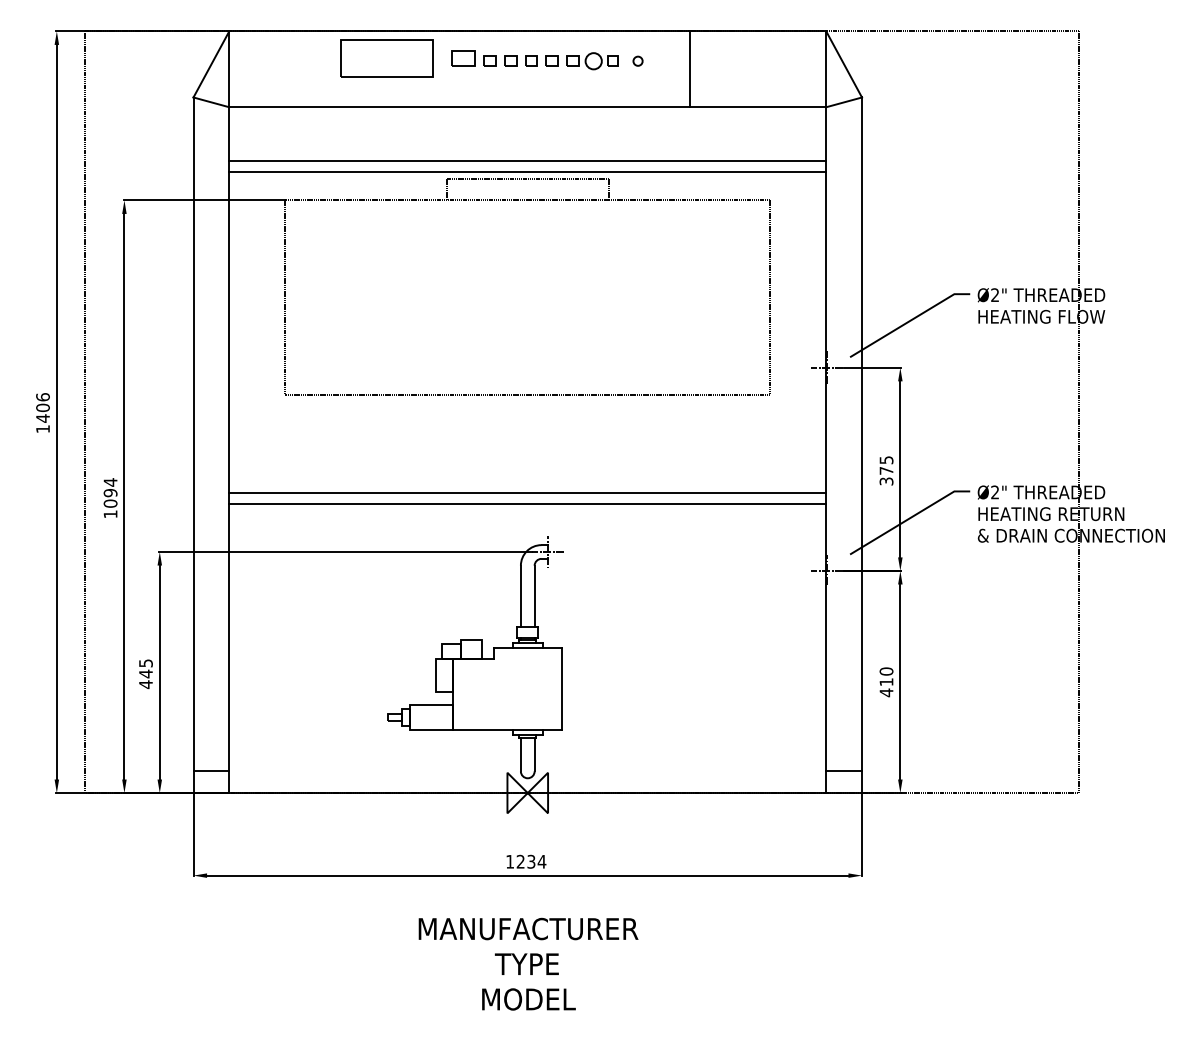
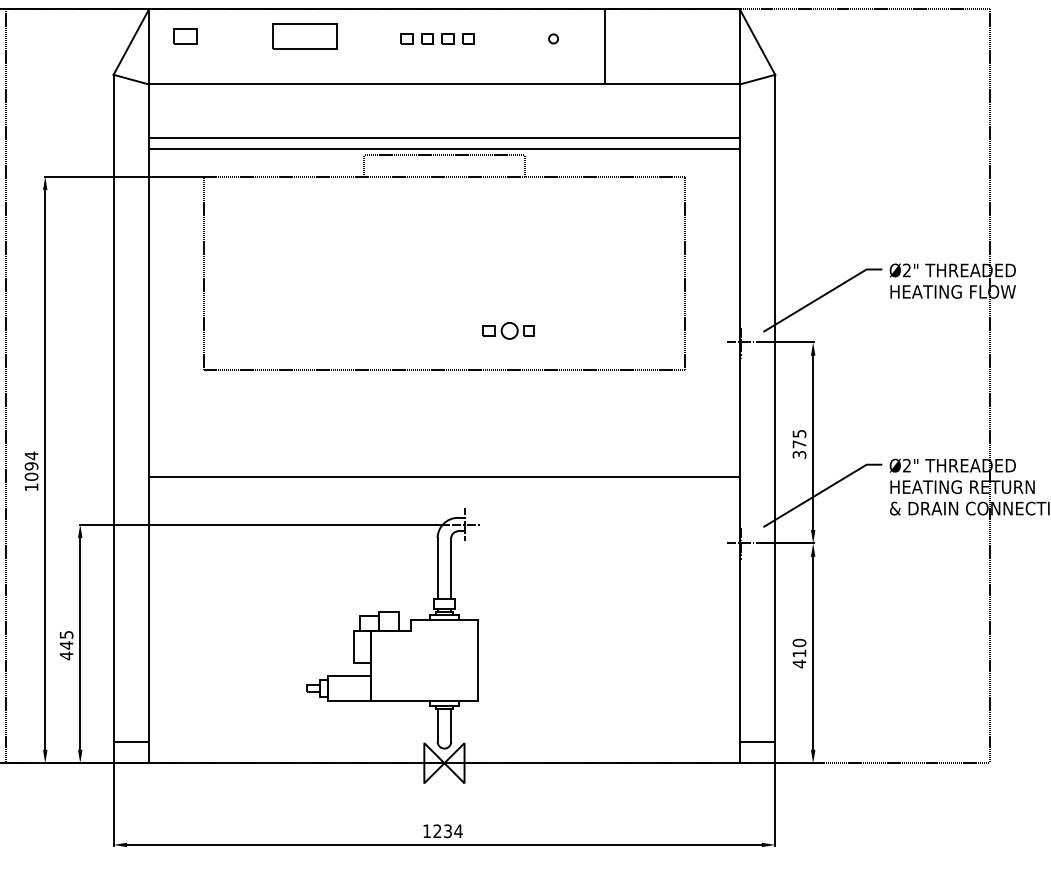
part: (386, 58) -> (304, 36), size x0.7
part: (463, 58) -> (184, 36), moved
part: (592, 61) -> (508, 331), moved
line: (527, 493) -> (444, 466), removed

